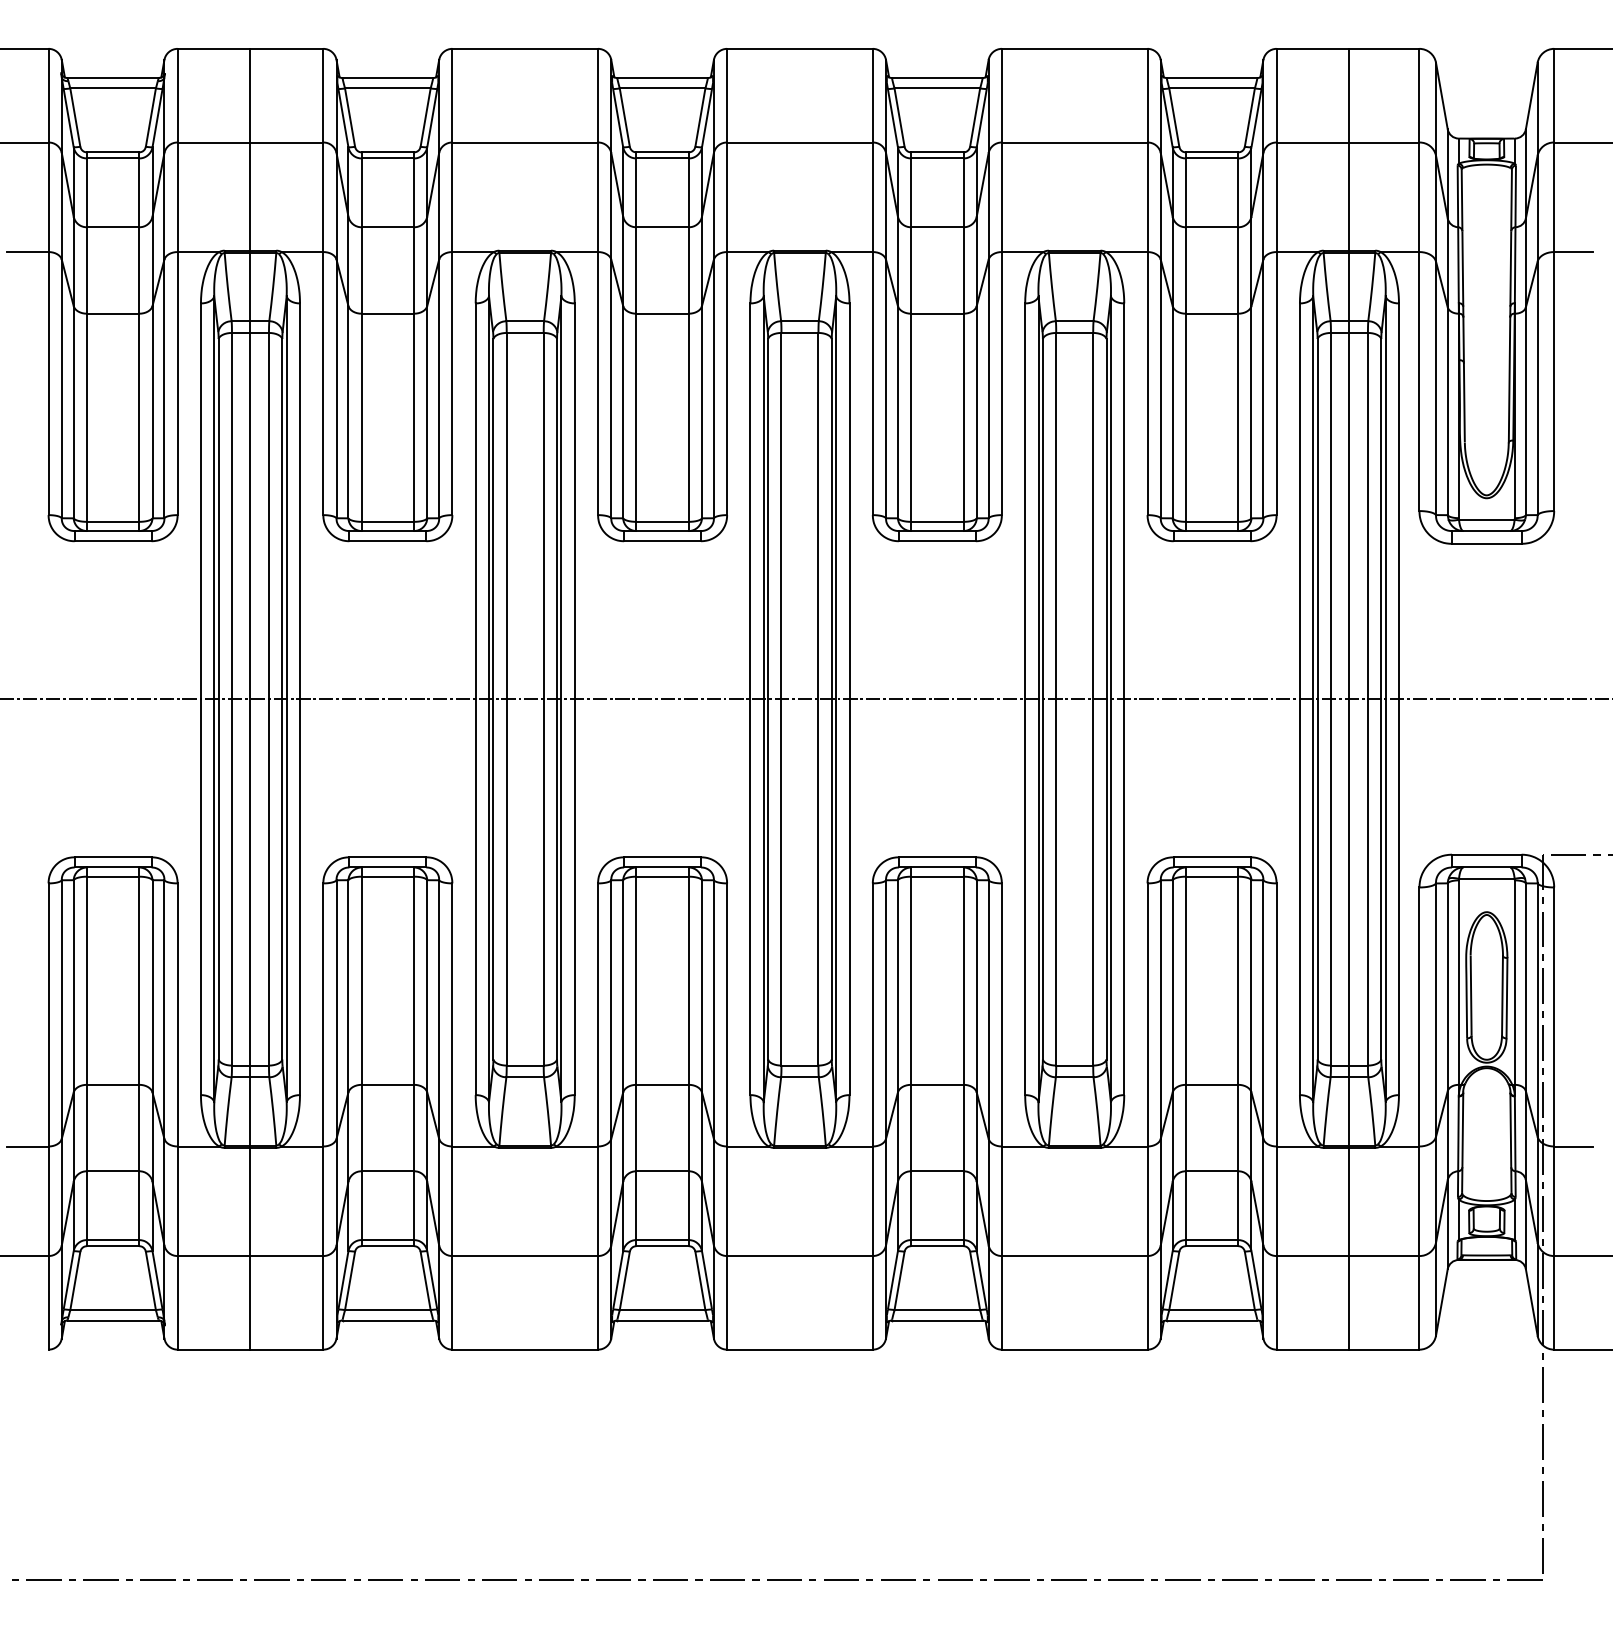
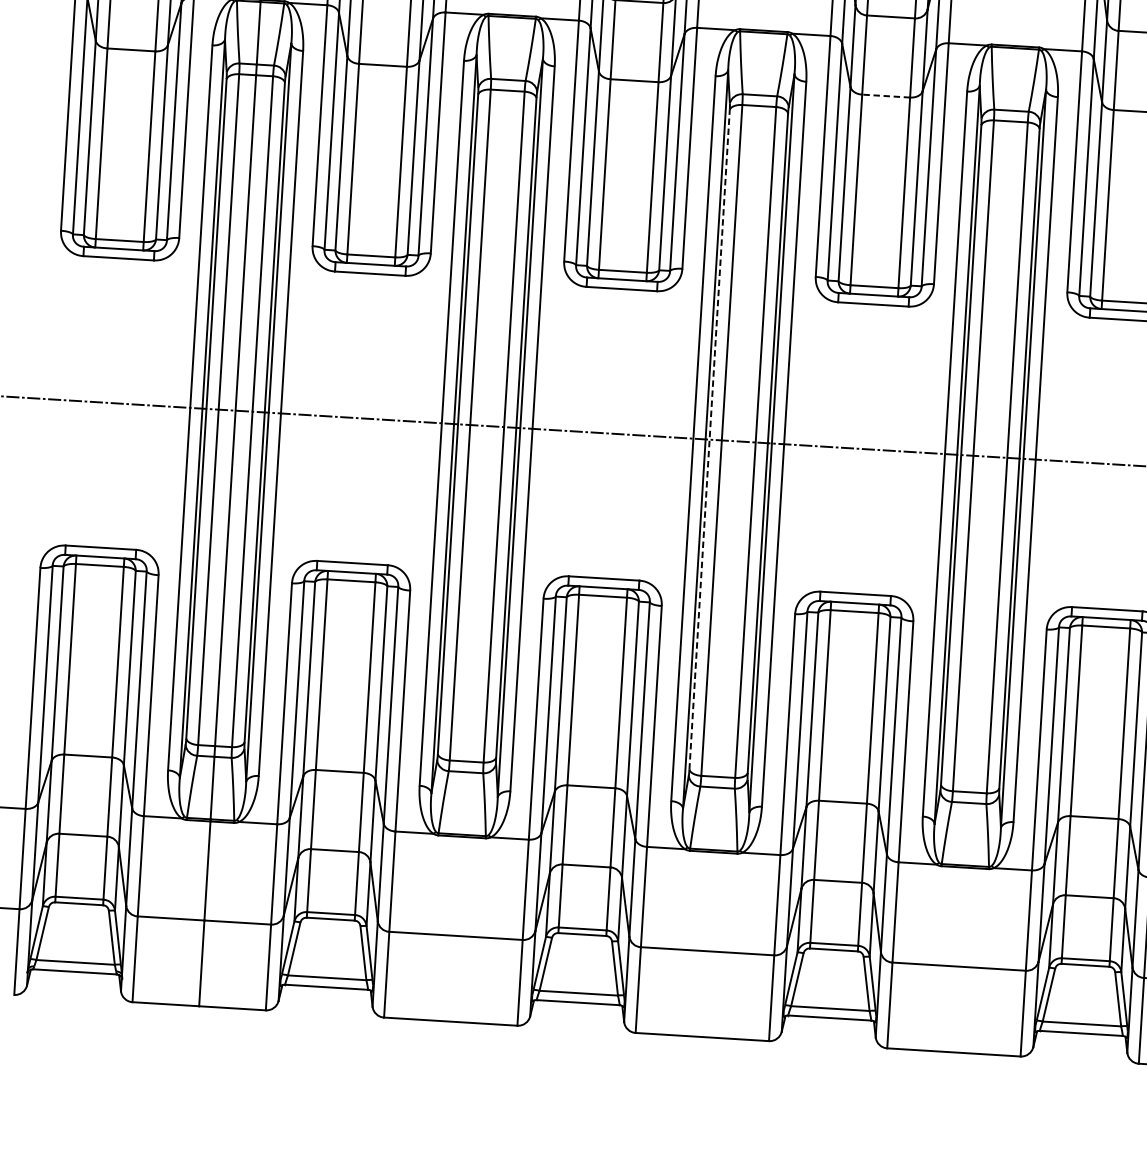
line: (936, 313) -> (885, 95), solid -> dashed
line: (768, 698) -> (710, 438), solid -> dashed

